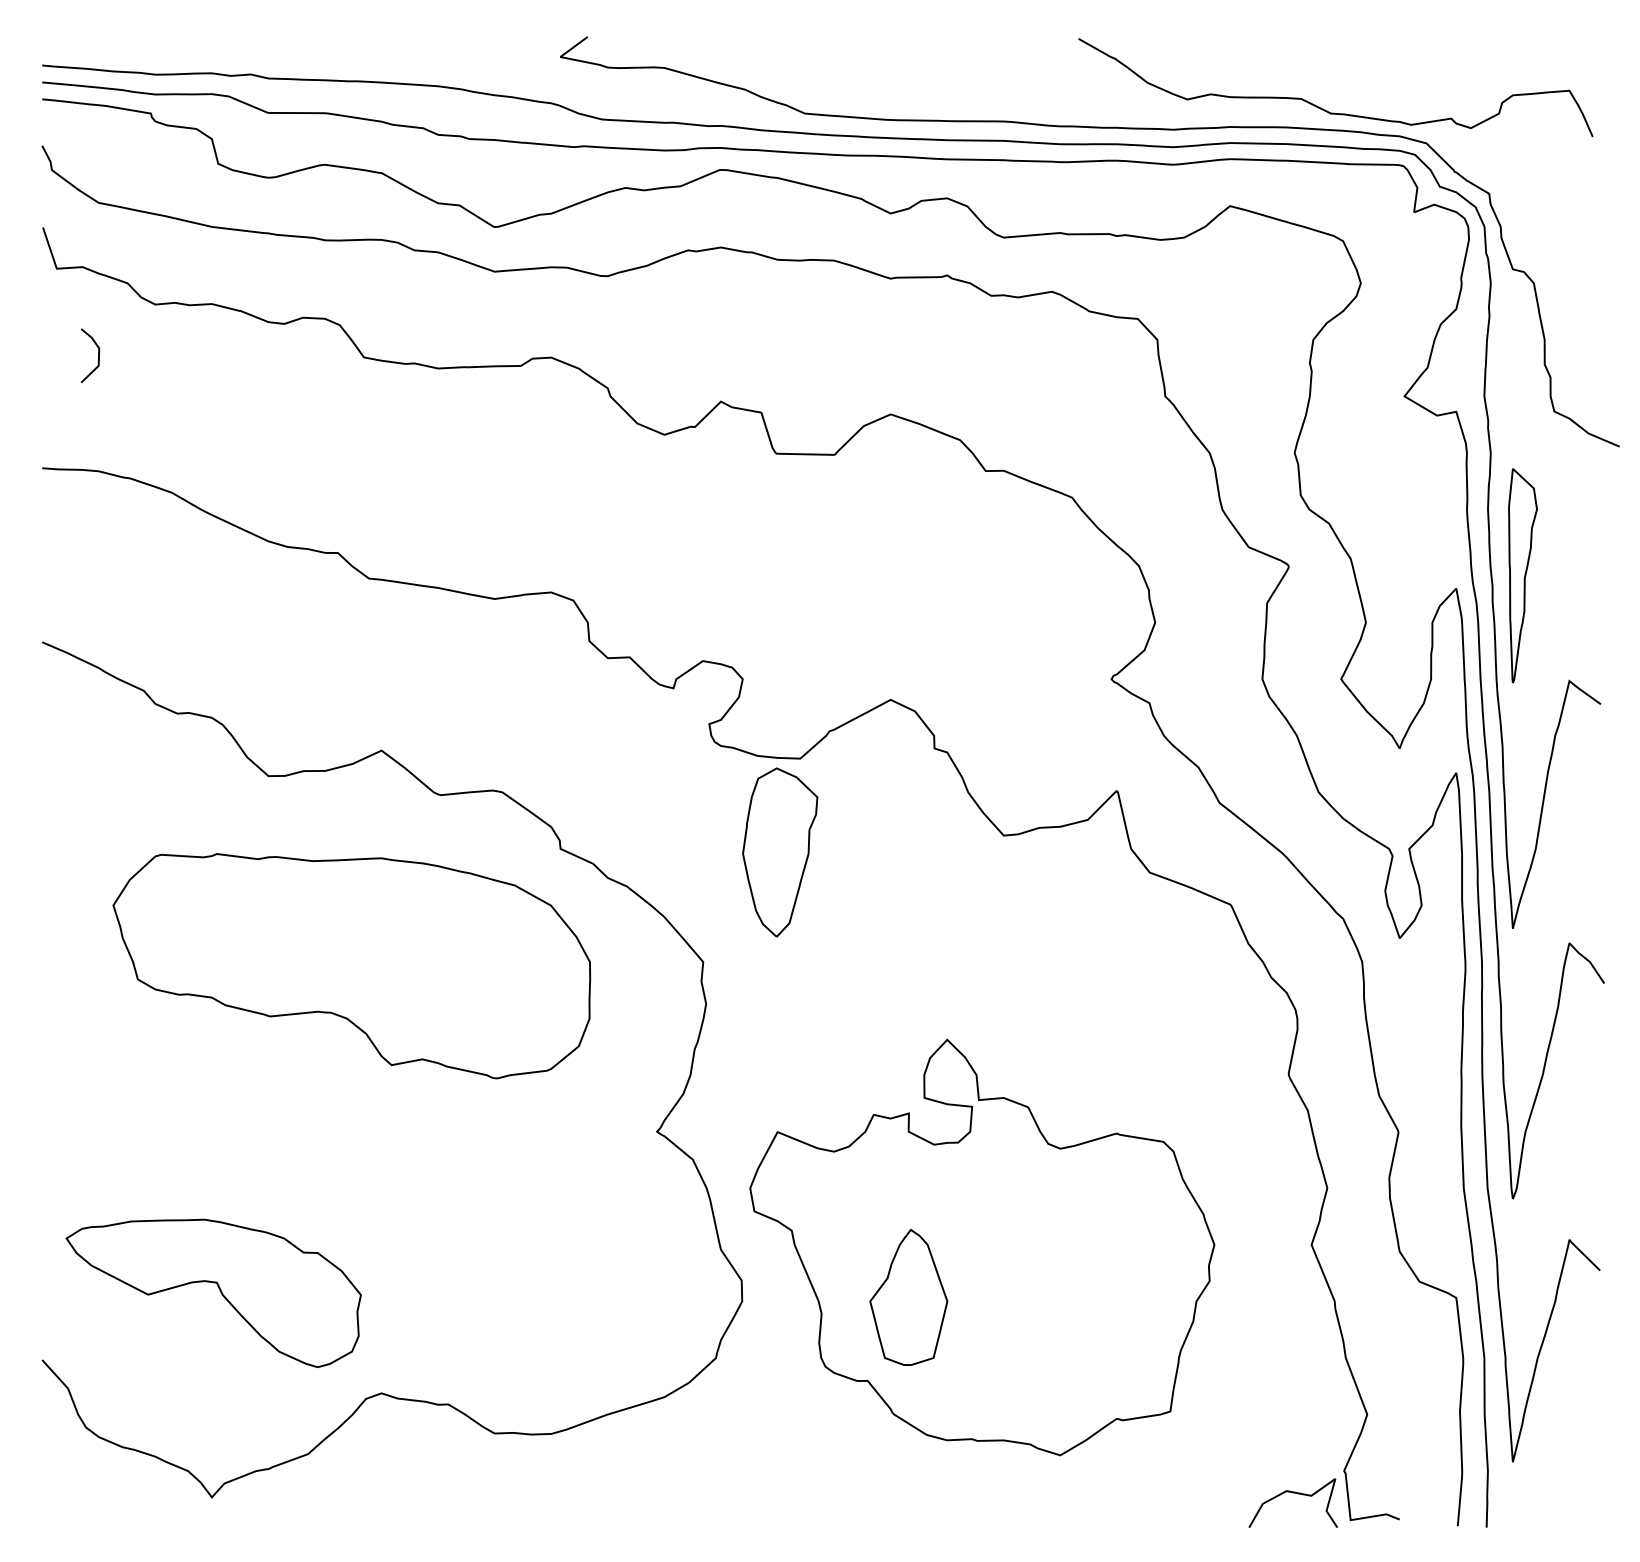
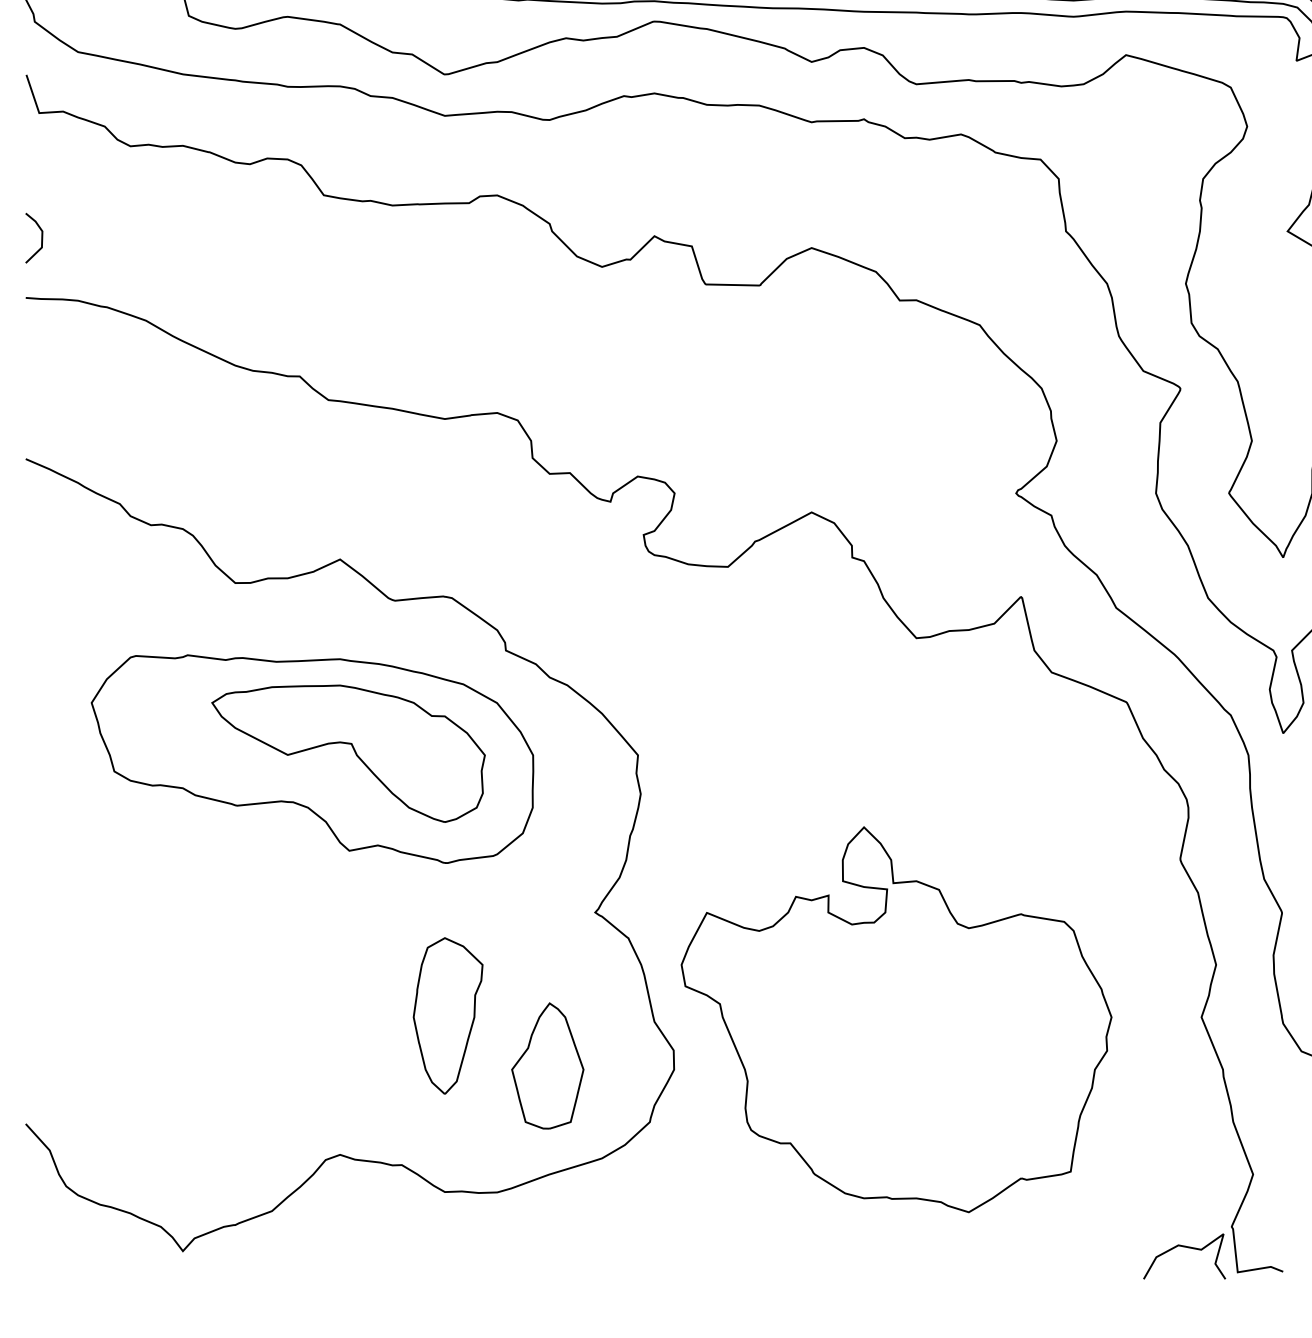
line: (98, 355) -> (41, 237), moved
part: (780, 852) -> (448, 1016), moved
part: (219, 1290) -> (353, 751), moved
part: (908, 1296) -> (547, 1065), moved

